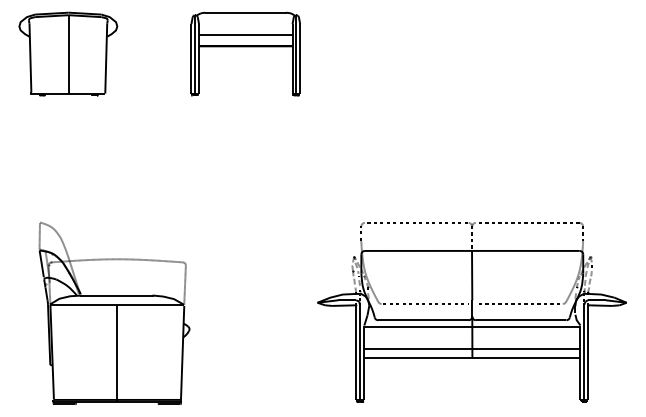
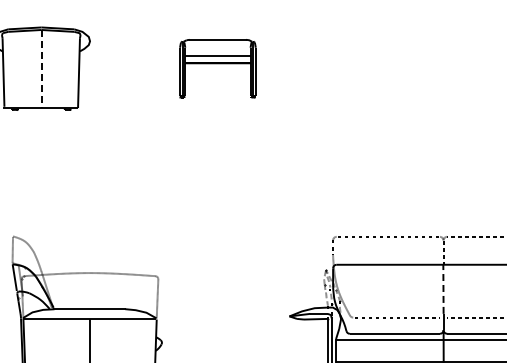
part: (245, 53) -> (217, 68), size x0.7
line: (68, 54) -> (41, 69), solid -> dashed
line: (472, 275) -> (443, 289), solid -> dashed

